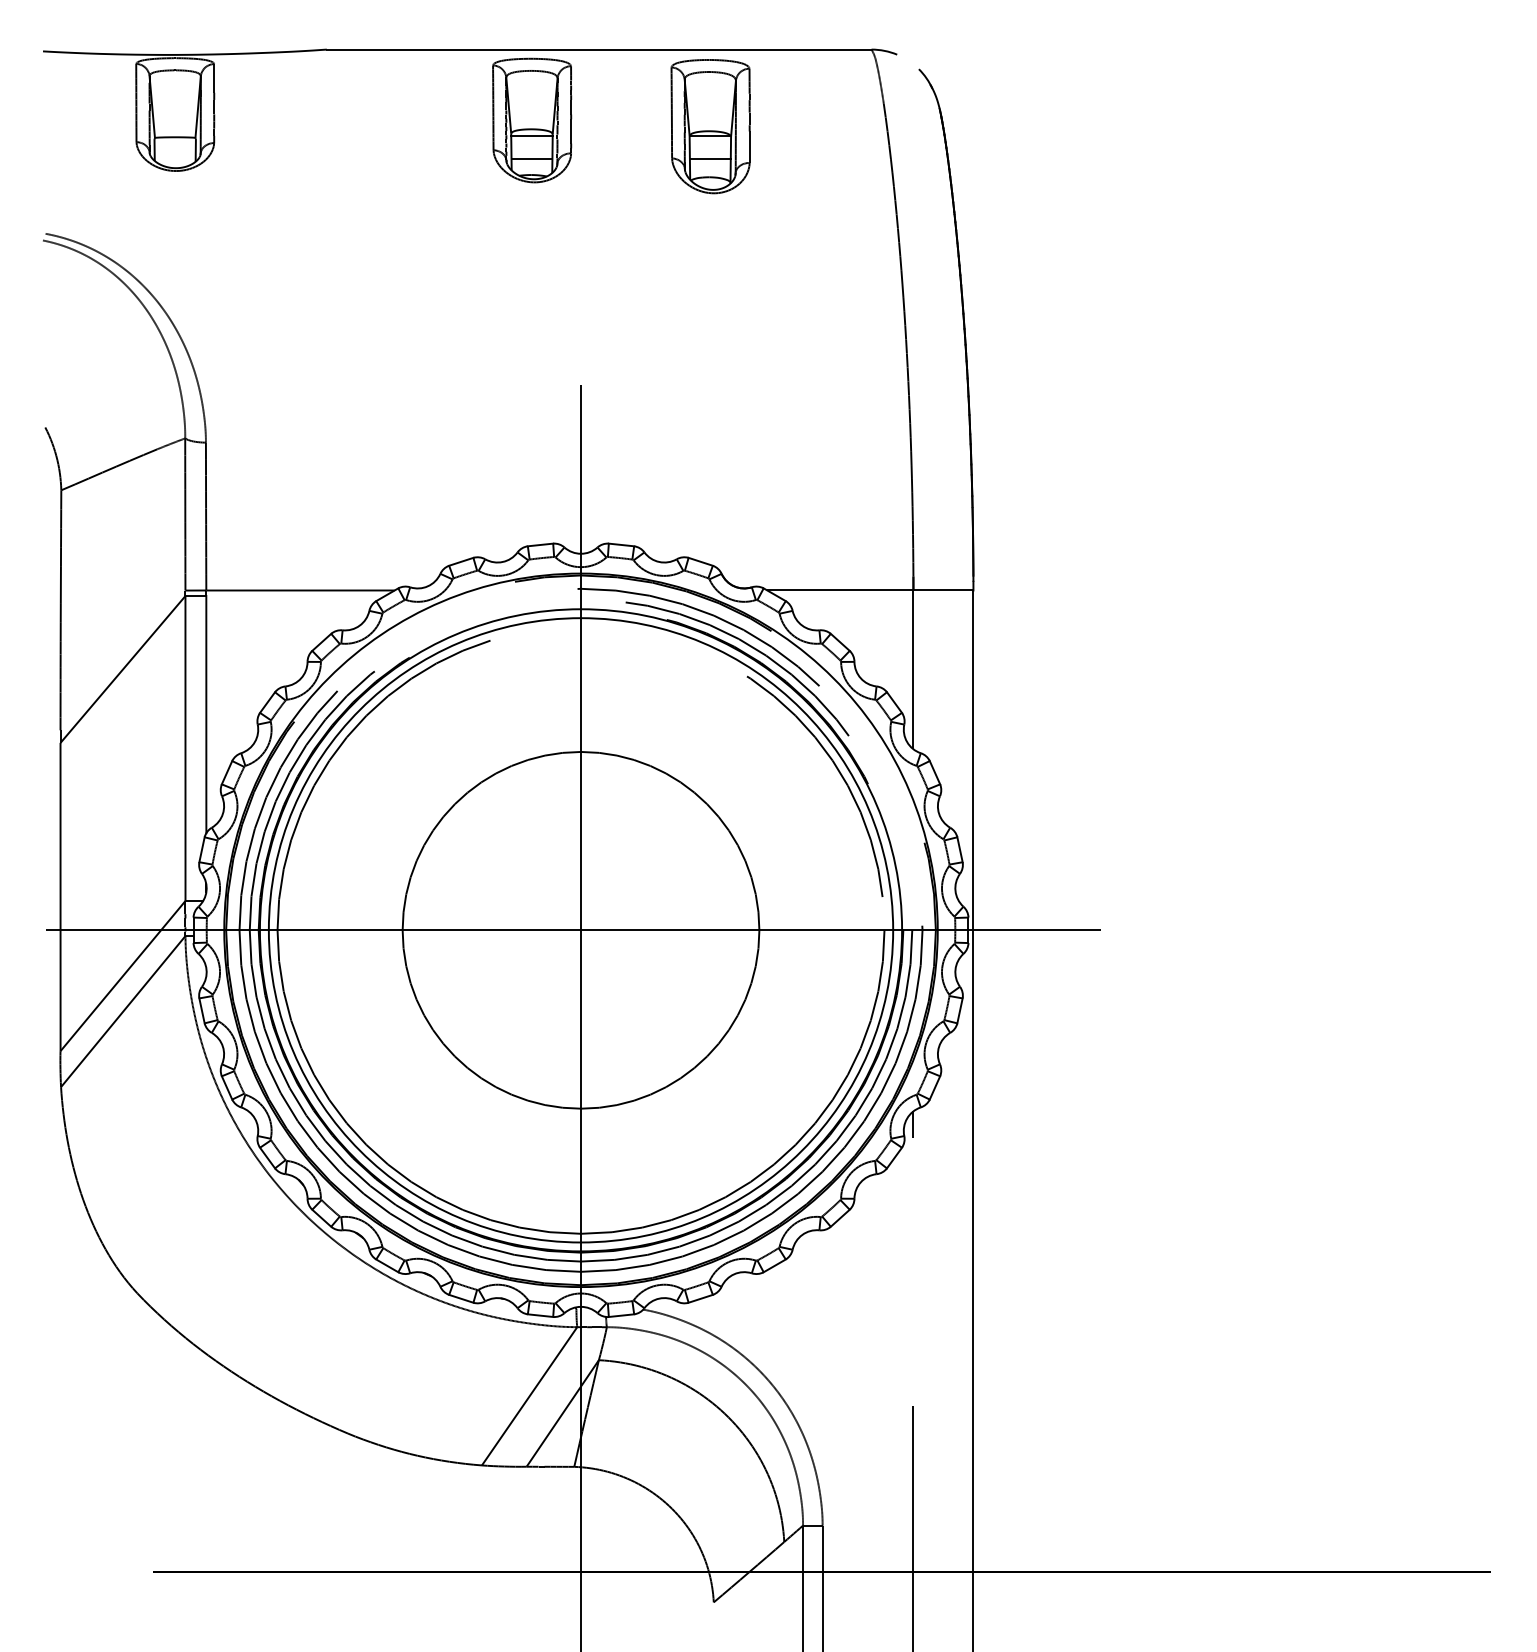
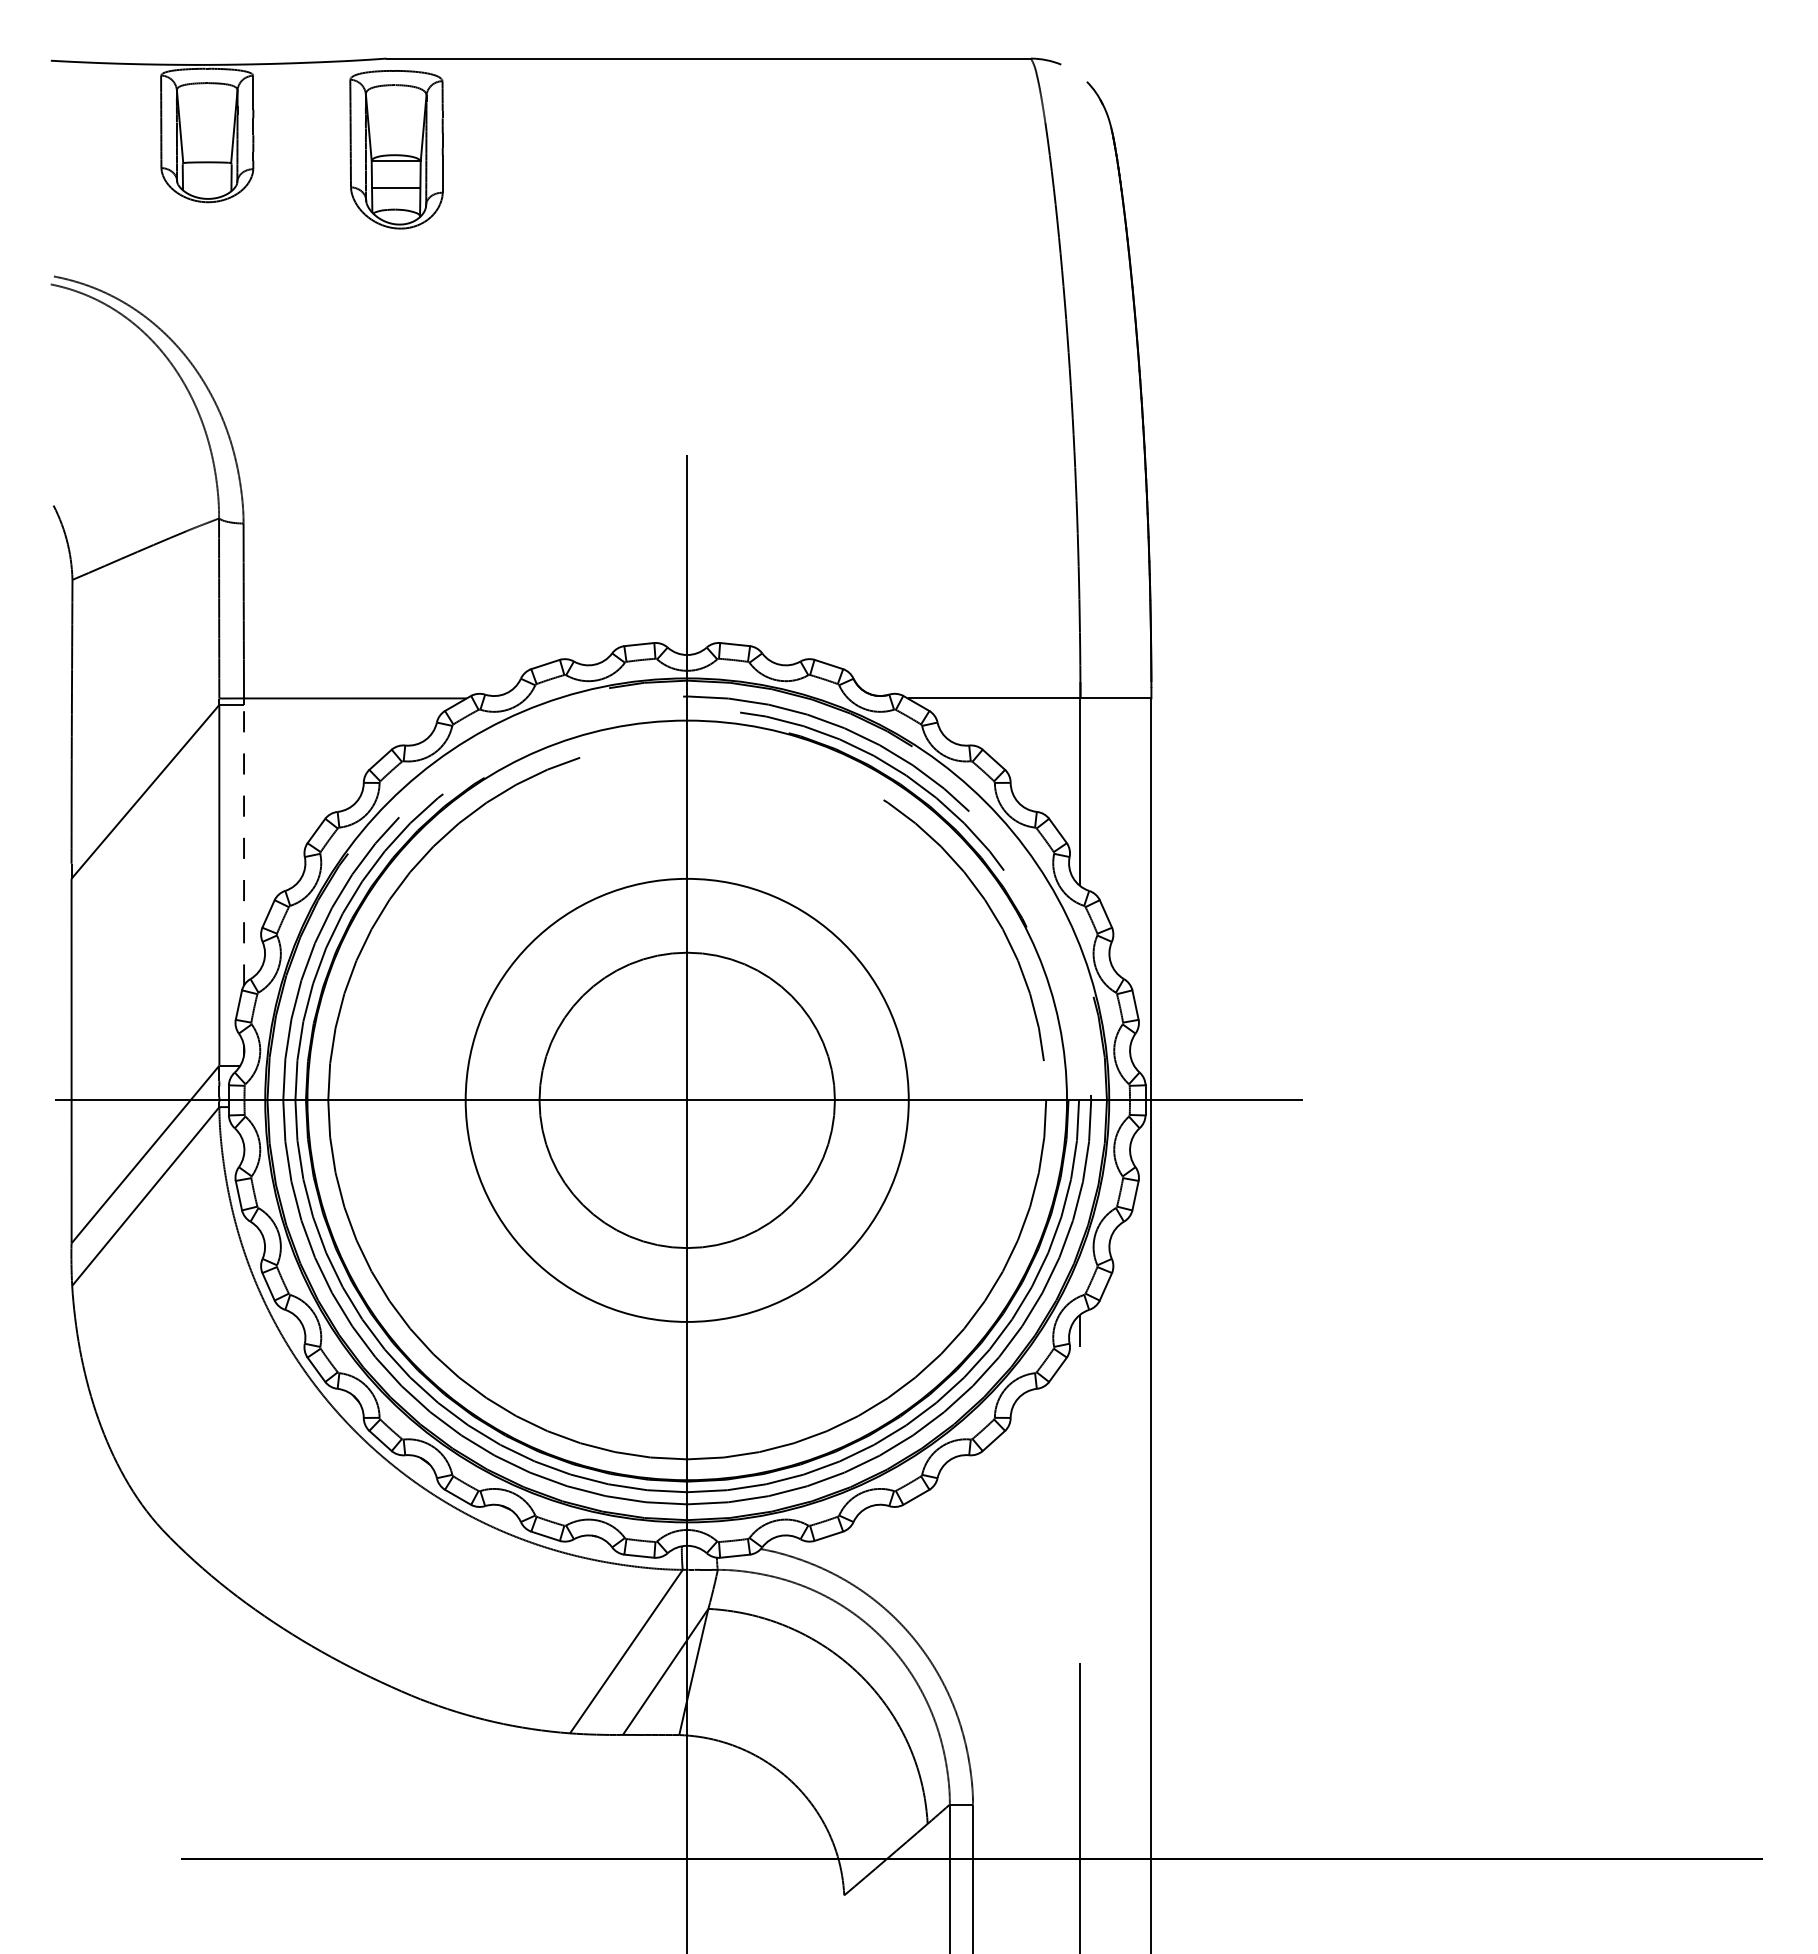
part: (532, 120) -> (629, 142), removed
part: (710, 126) -> (396, 149), moved
line: (206, 713) -> (244, 844), solid -> dashed
circle: (581, 930) -> (687, 1100), size x0.6
circle: (581, 930) -> (687, 1100), size x0.7

